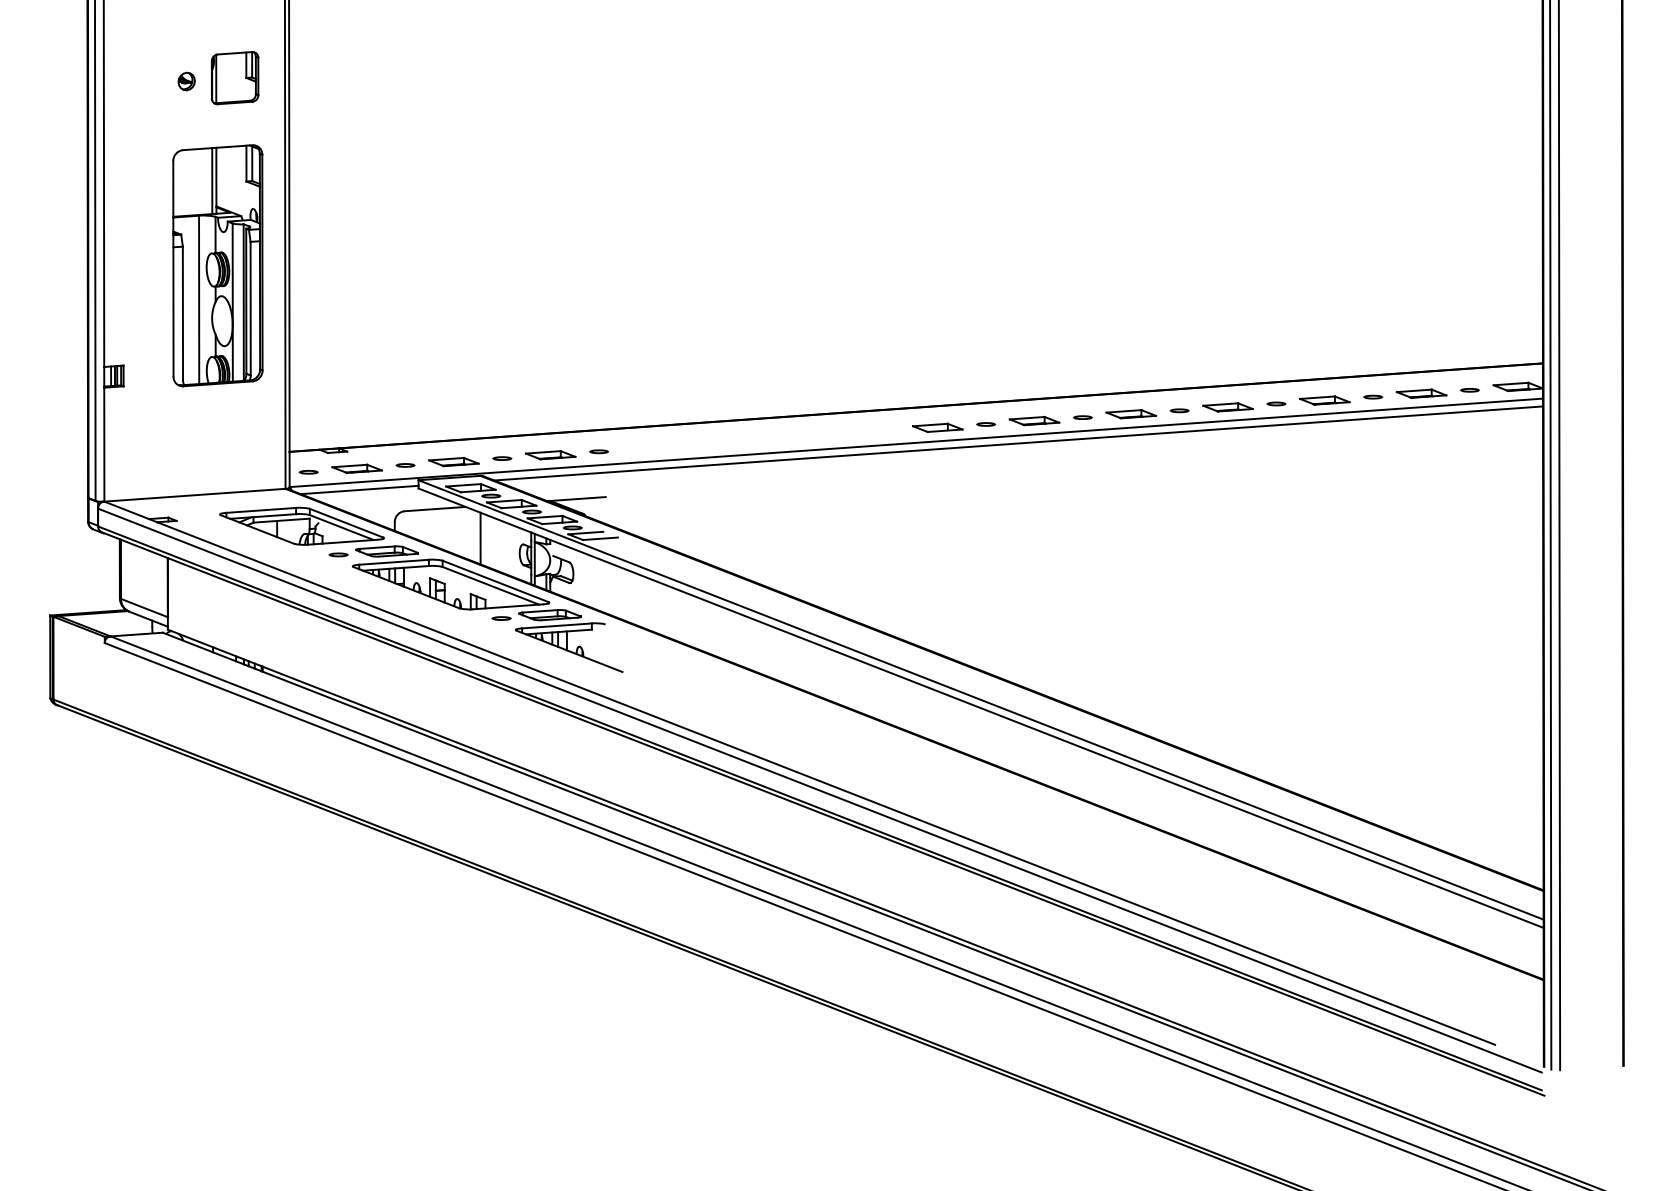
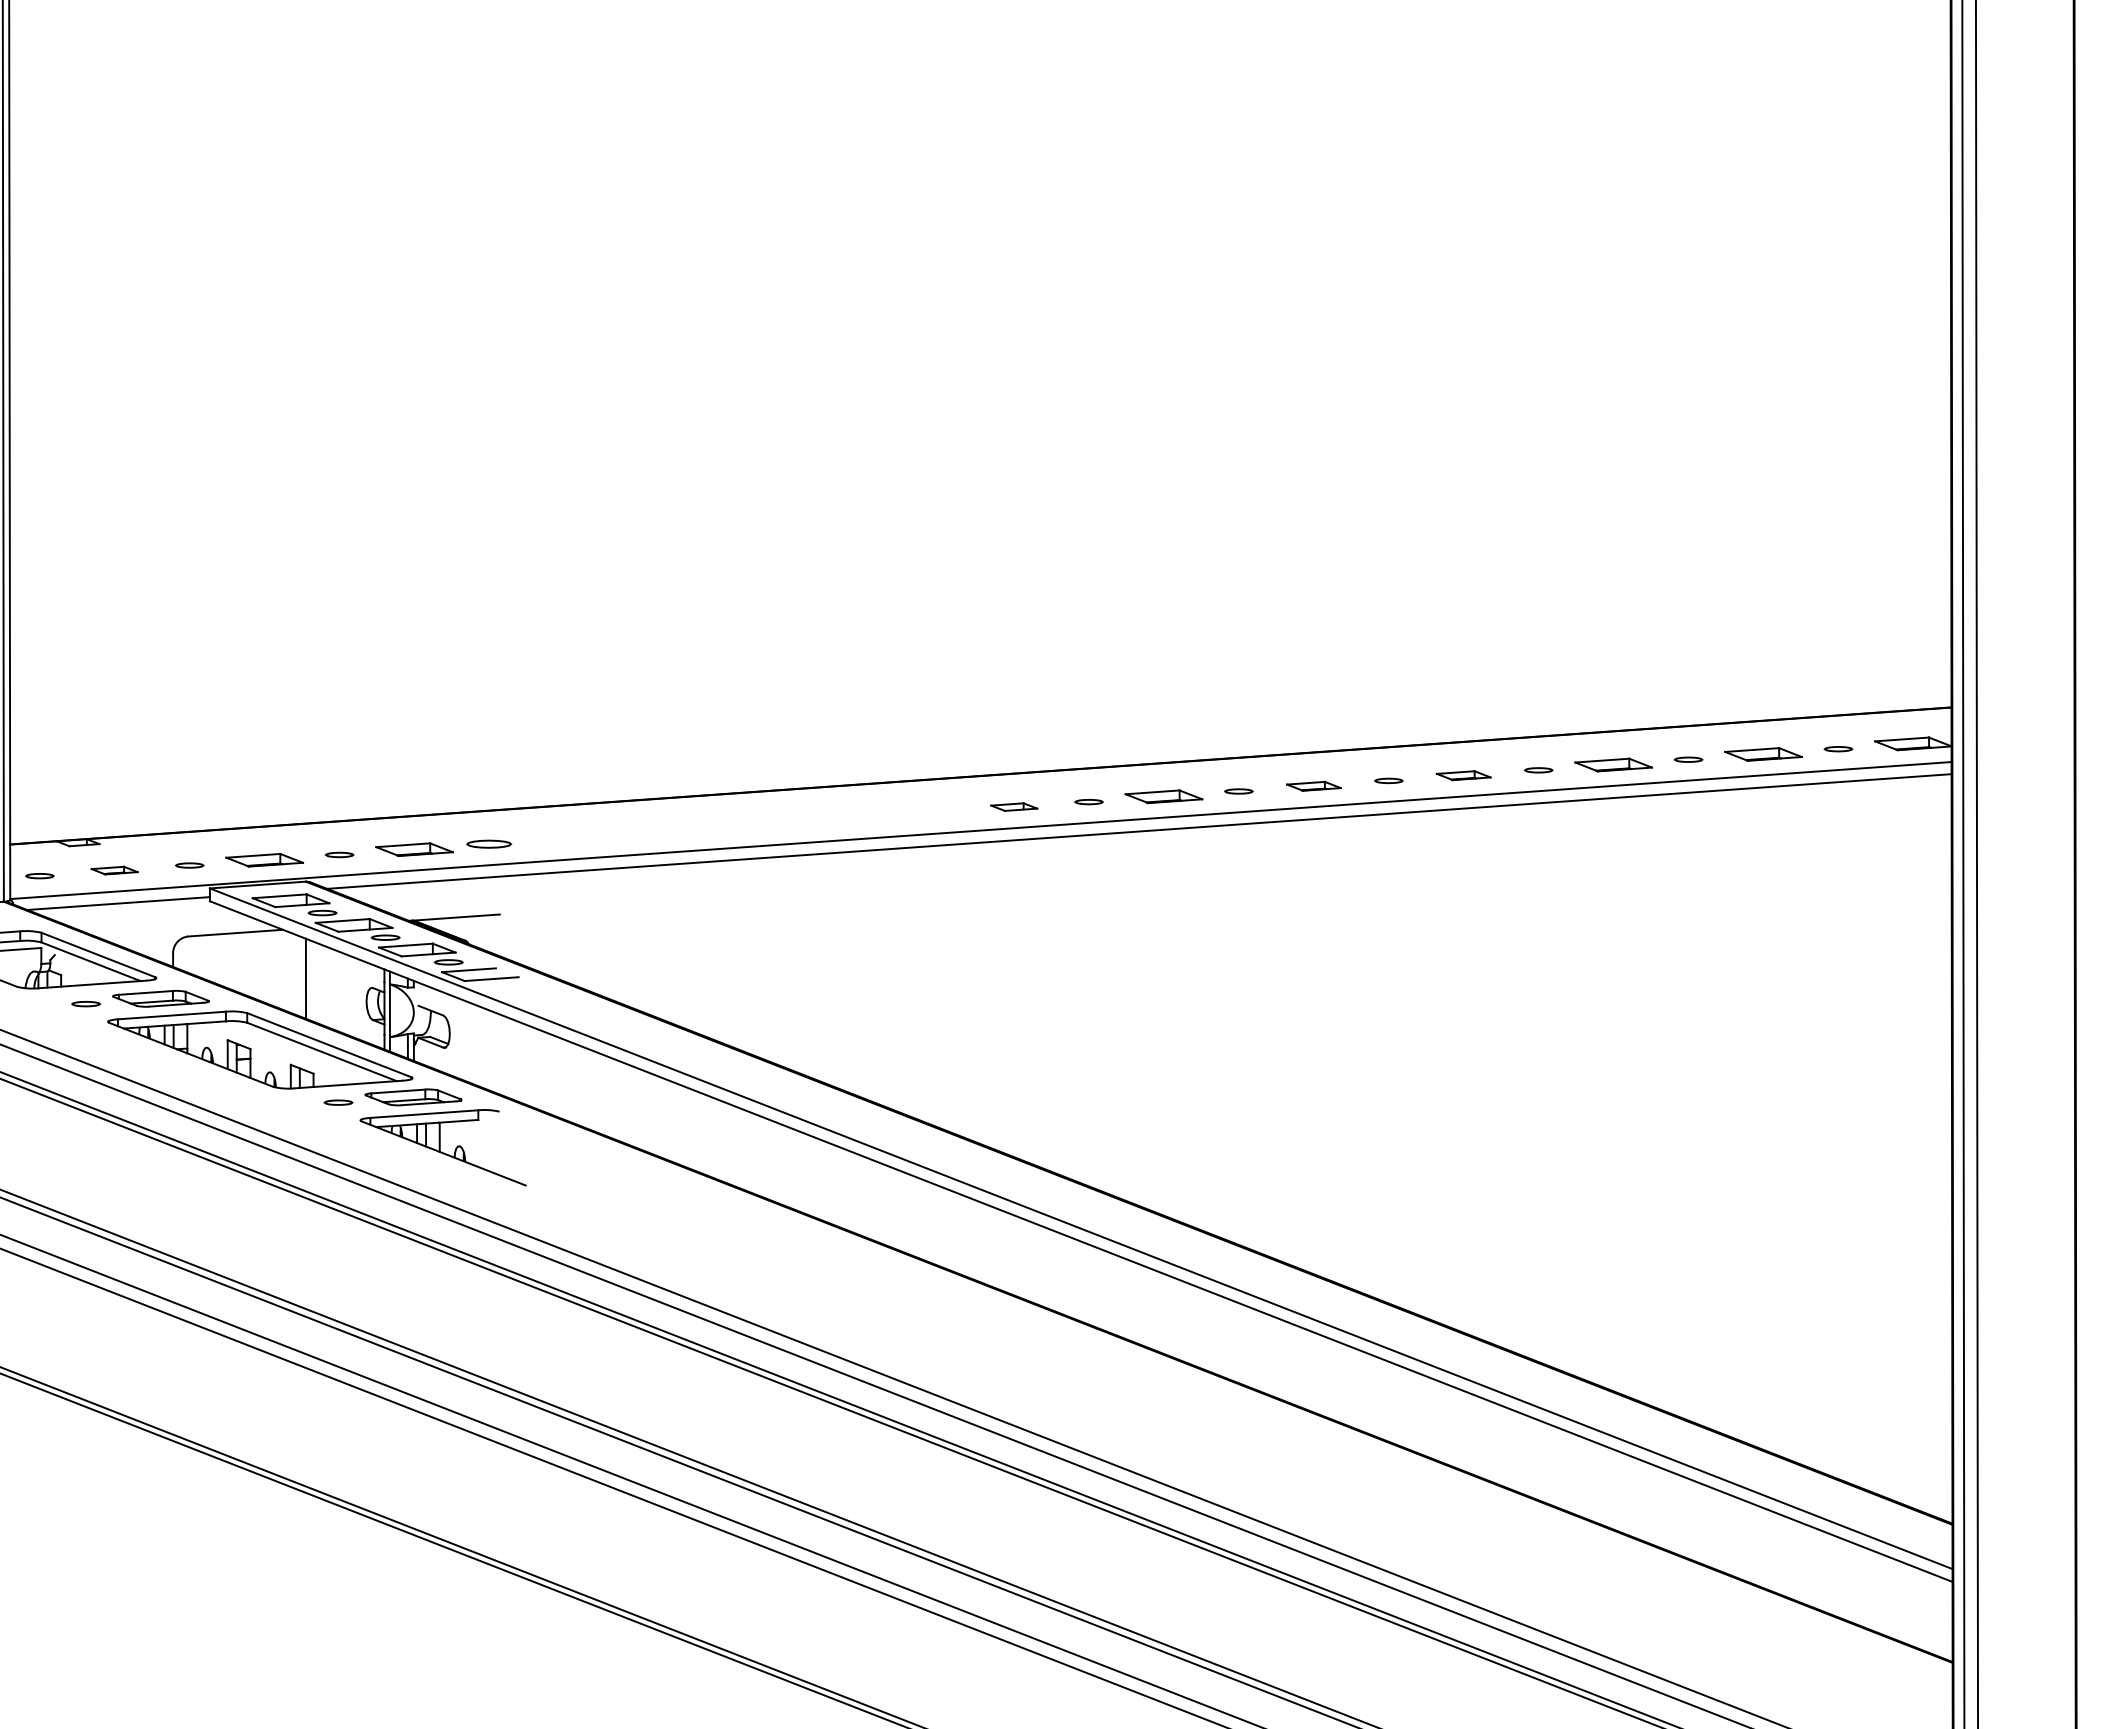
part: (1227, 407) -> (1462, 775), size x0.7
part: (1131, 414) -> (1314, 786), size x0.7
part: (937, 427) -> (1013, 806), size x0.6
part: (599, 451) -> (490, 843), size x1.6
part: (356, 468) -> (113, 870), size x0.6

